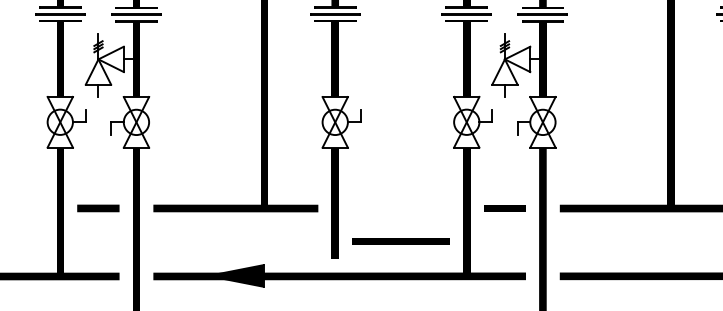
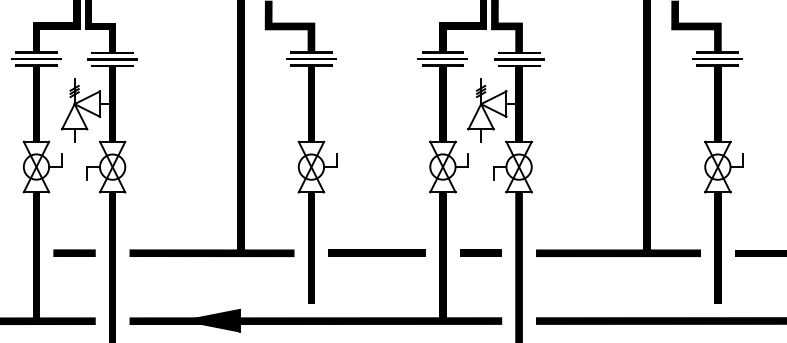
line: (400, 240) -> (376, 252), moved

